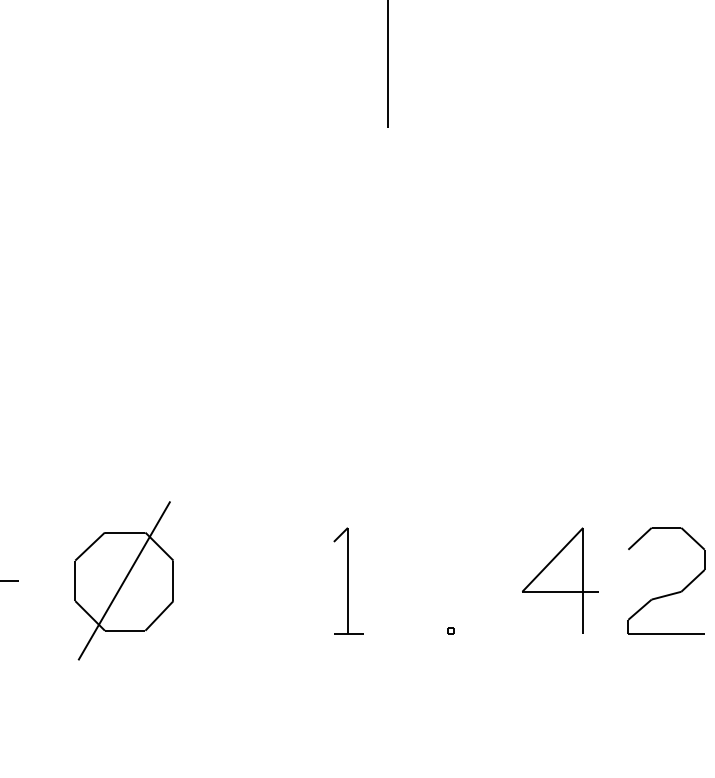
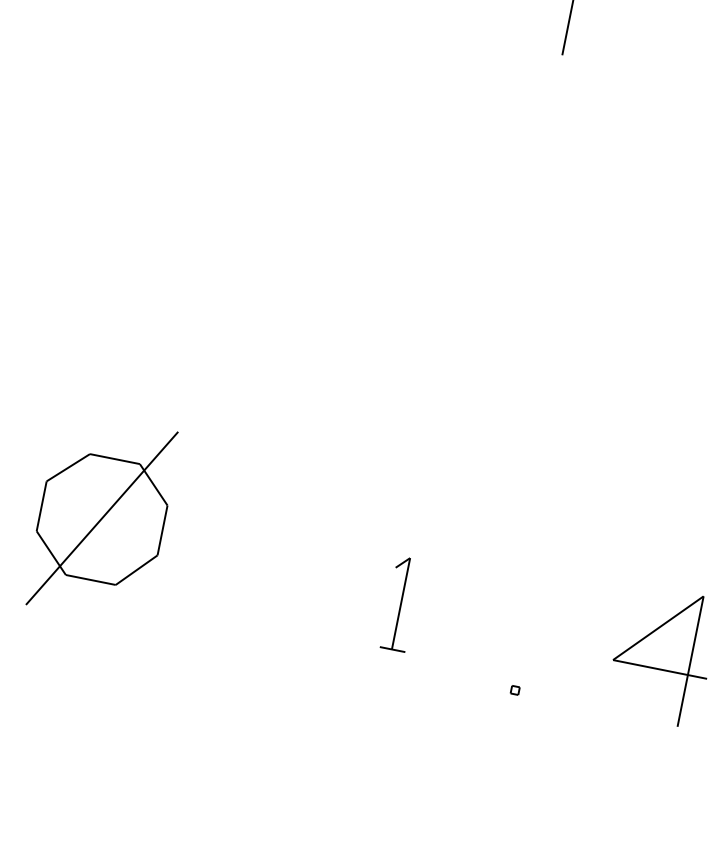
part: (123, 580) -> (101, 517), moved
part: (348, 580) -> (401, 603), size x0.7

